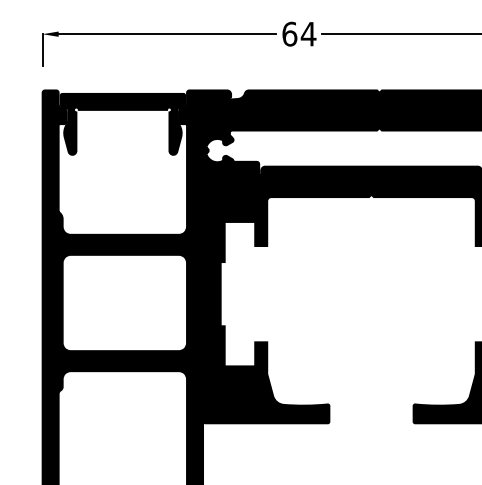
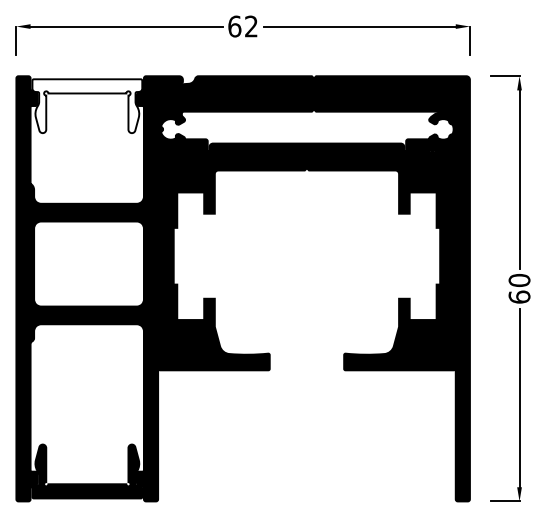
text: (308, 34) -> (251, 26), 64 -> 62
fill: (123, 124) -> (87, 106), removed

